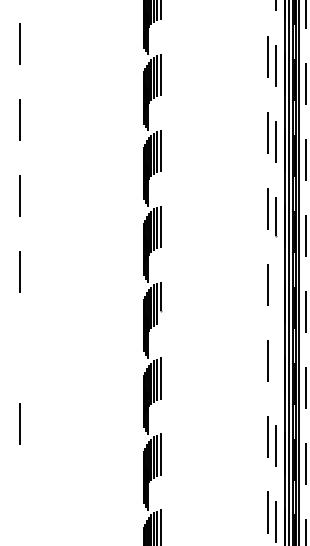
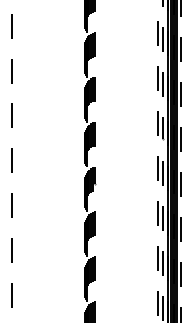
line: (275, 293) -> (162, 173), added
line: (19, 347) -> (11, 205), added
line: (275, 369) -> (162, 218), added
line: (19, 499) -> (11, 295), added

